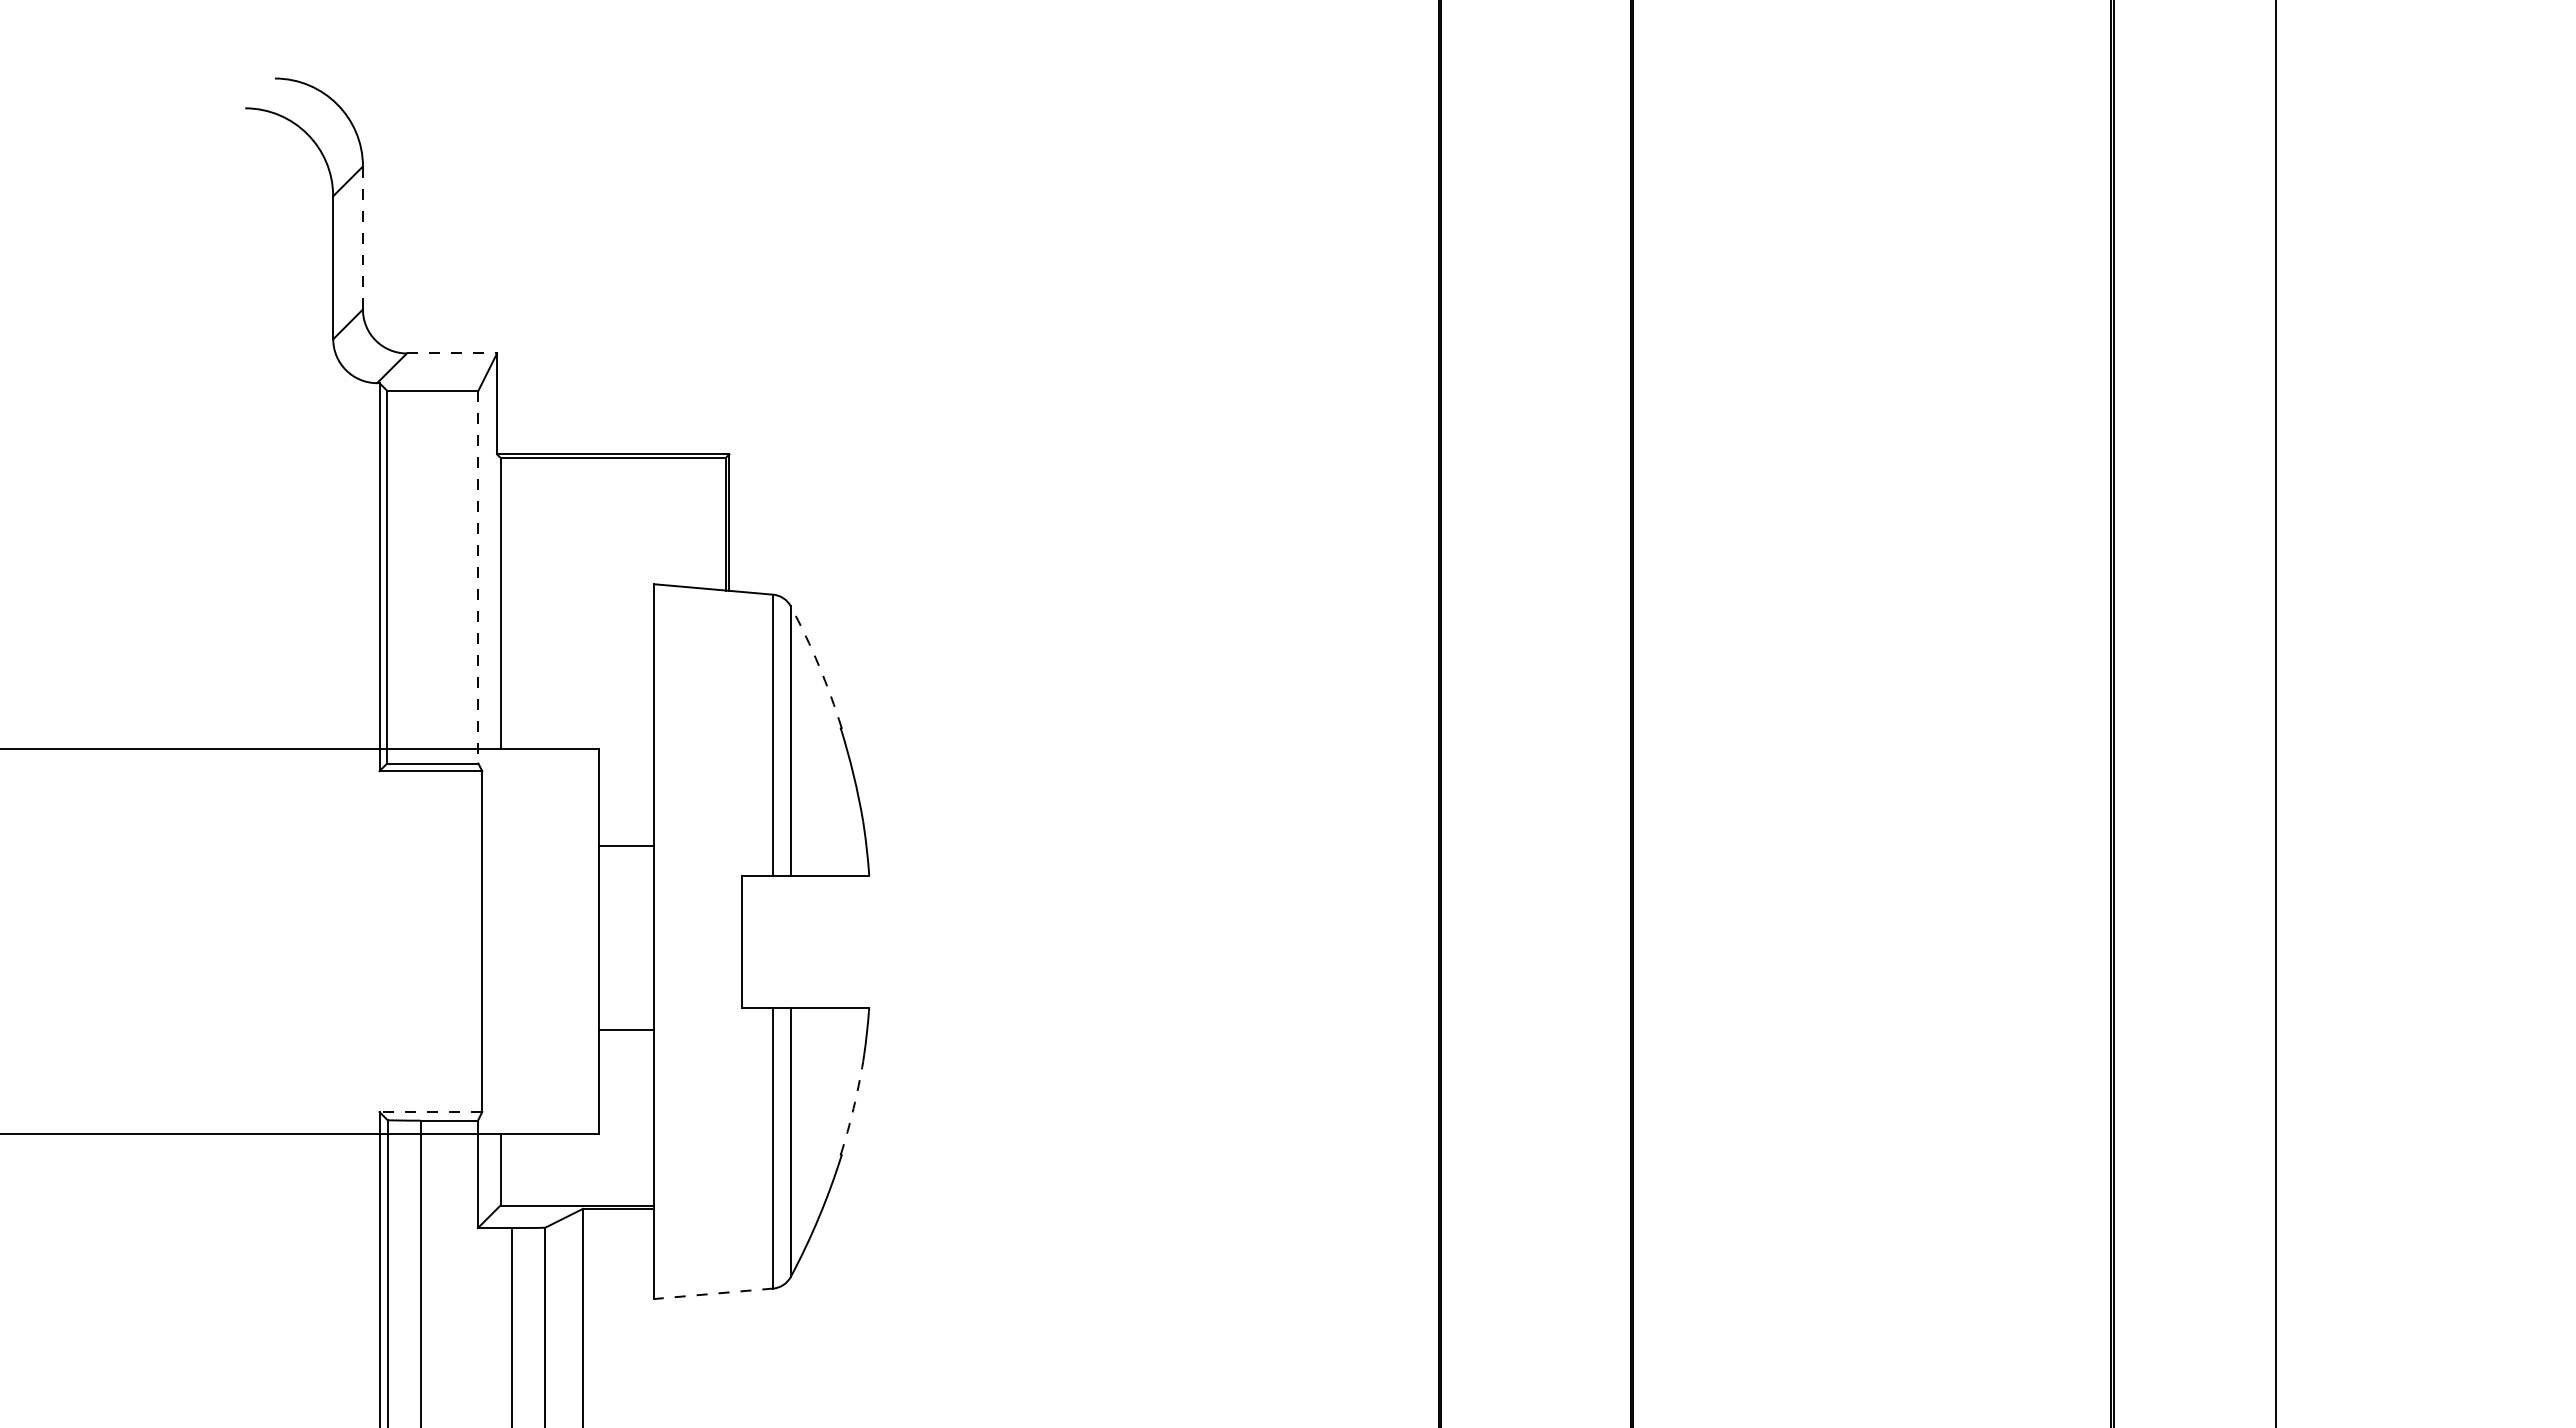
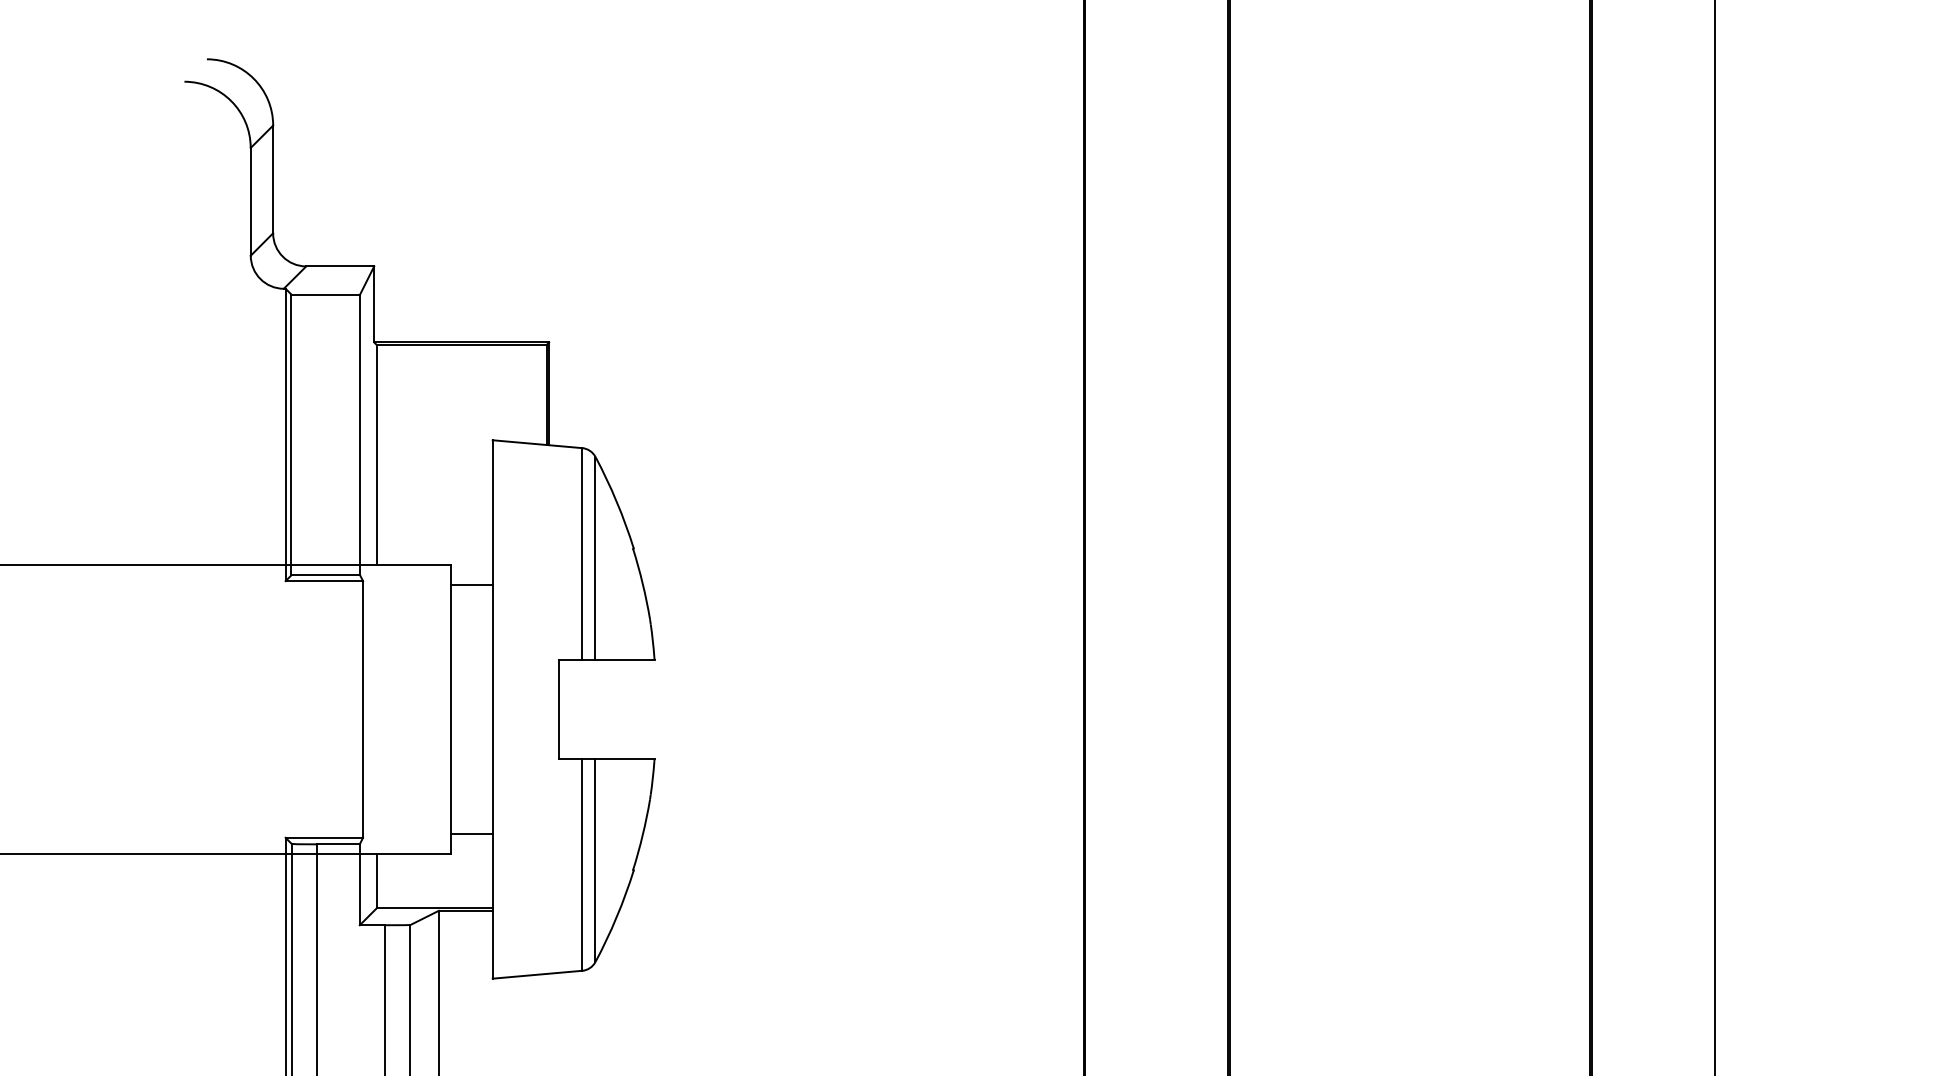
line: (362, 238) -> (272, 179), dashed -> solid
line: (452, 353) -> (340, 266), dashed -> solid
line: (478, 577) -> (360, 435), dashed -> solid
arc: (819, 665) -> (617, 501), dashed -> solid
line: (626, 845) -> (471, 585), moved
line: (626, 1029) -> (471, 833), moved
arc: (853, 1108) -> (642, 835), dashed -> solid
line: (430, 1112) -> (324, 838), dashed -> solid
line: (713, 1293) -> (537, 974), dashed -> solid

